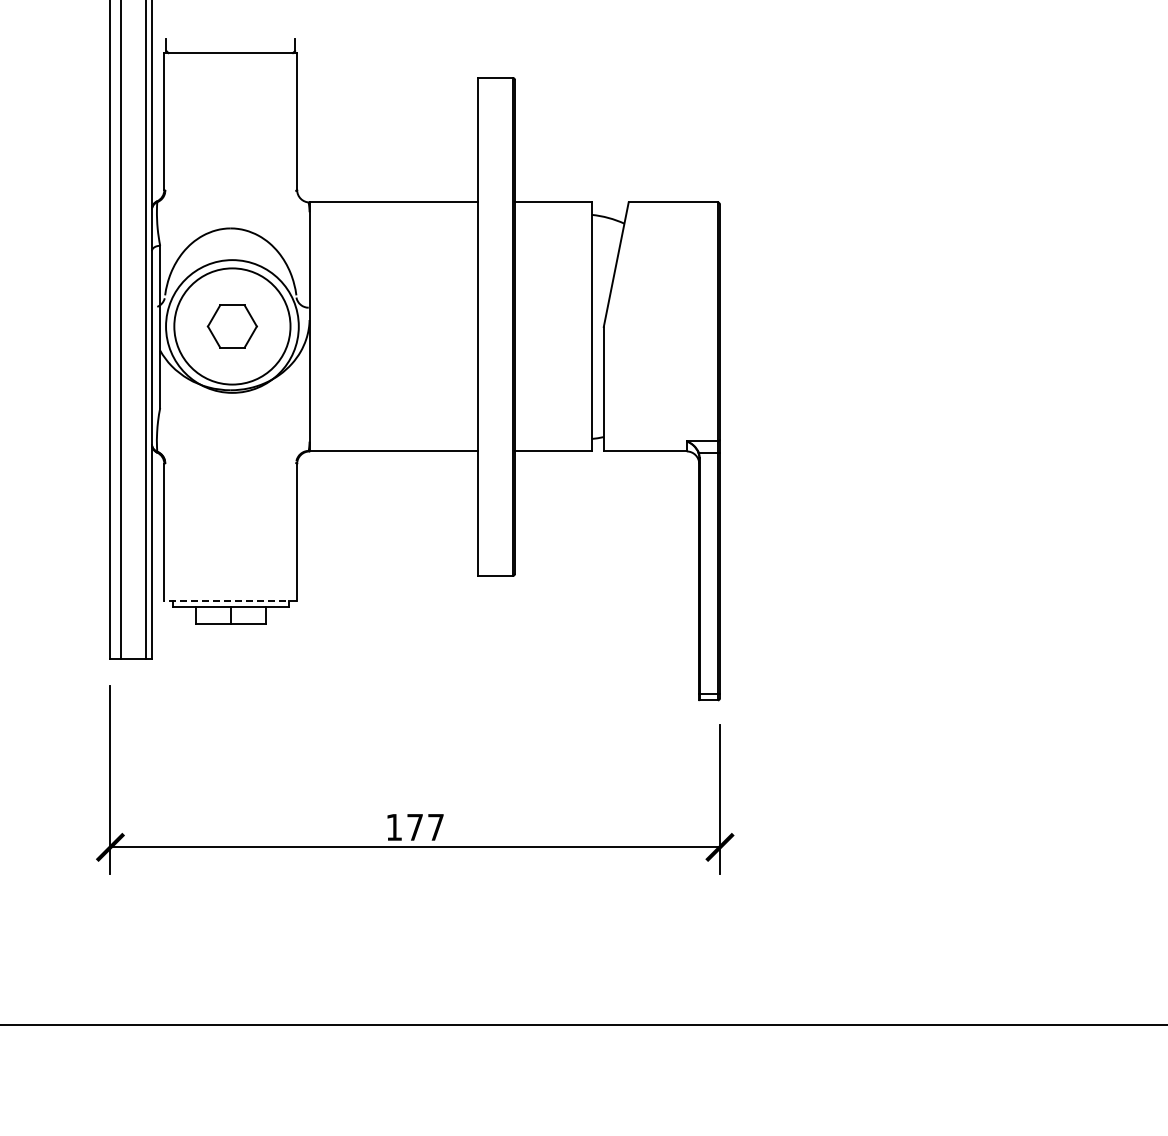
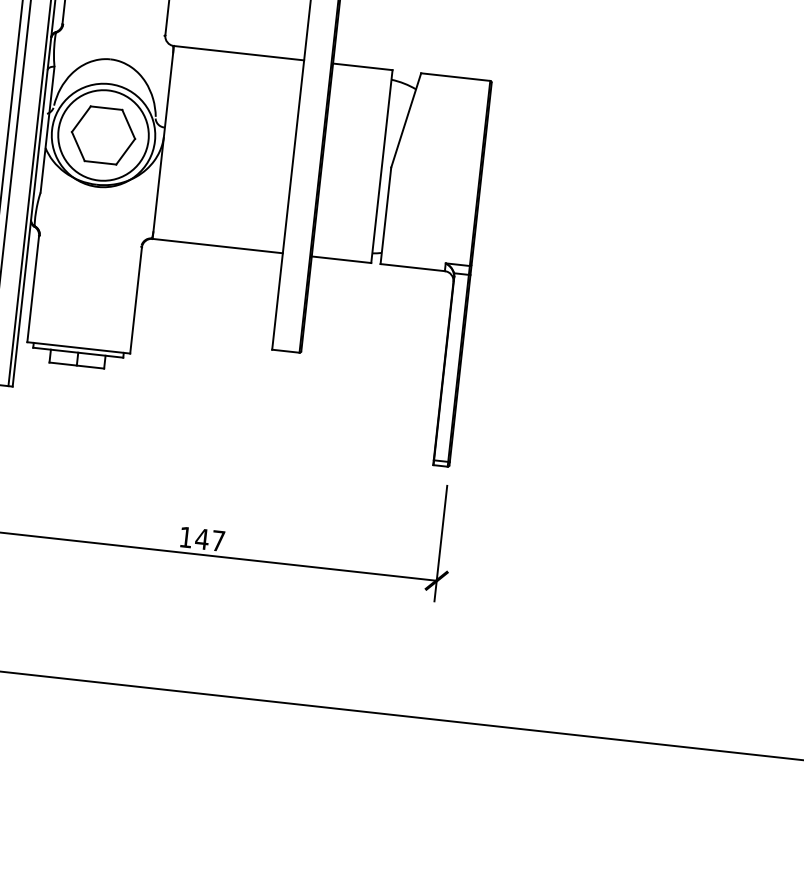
part: (232, 326) -> (103, 135), size x1.67
line: (230, 600) -> (78, 347), dashed -> solid
text: (414, 827) -> (201, 539), 177 -> 147

